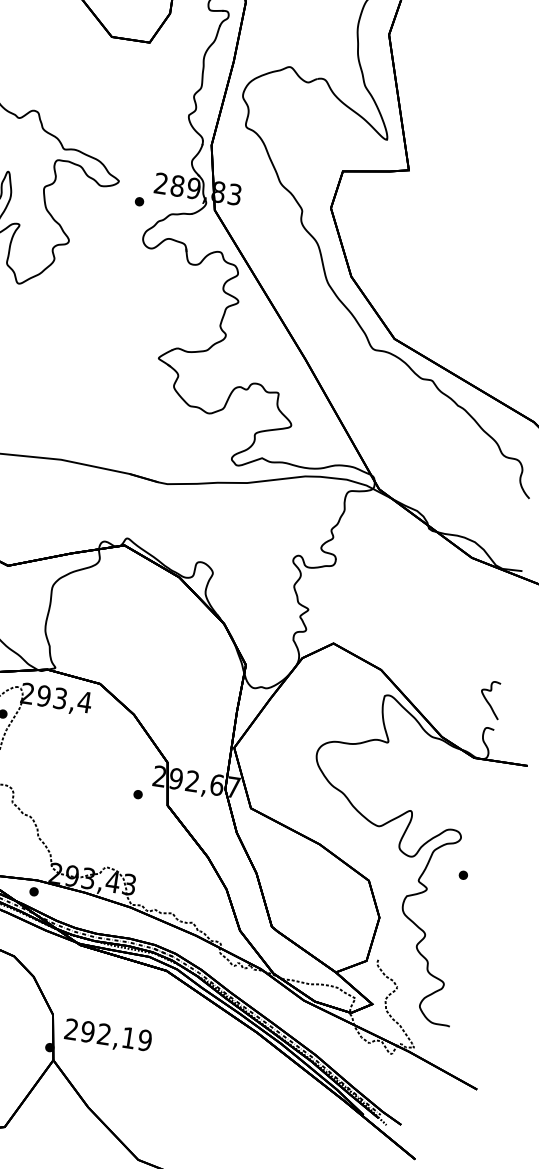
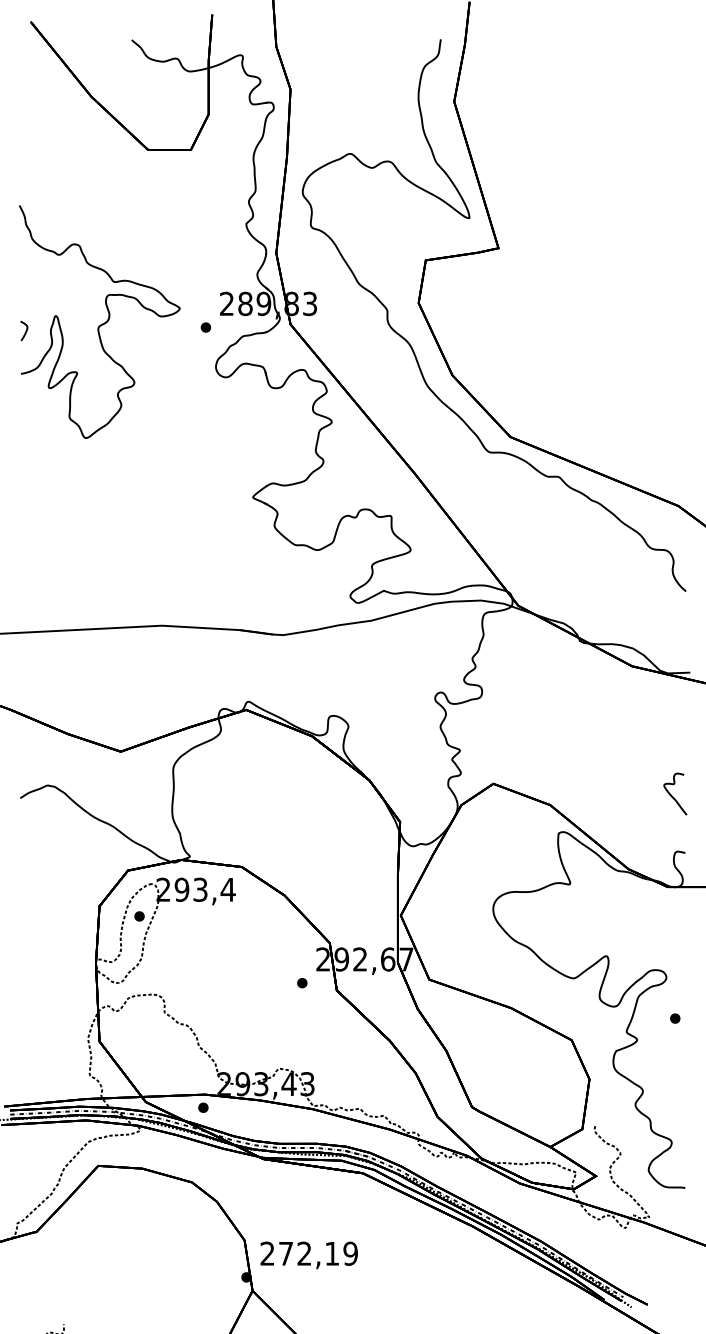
curve: (487, 700) -> (672, 795), moved
text: (87, 1031) -> (285, 1253), 292,19 -> 272,19

